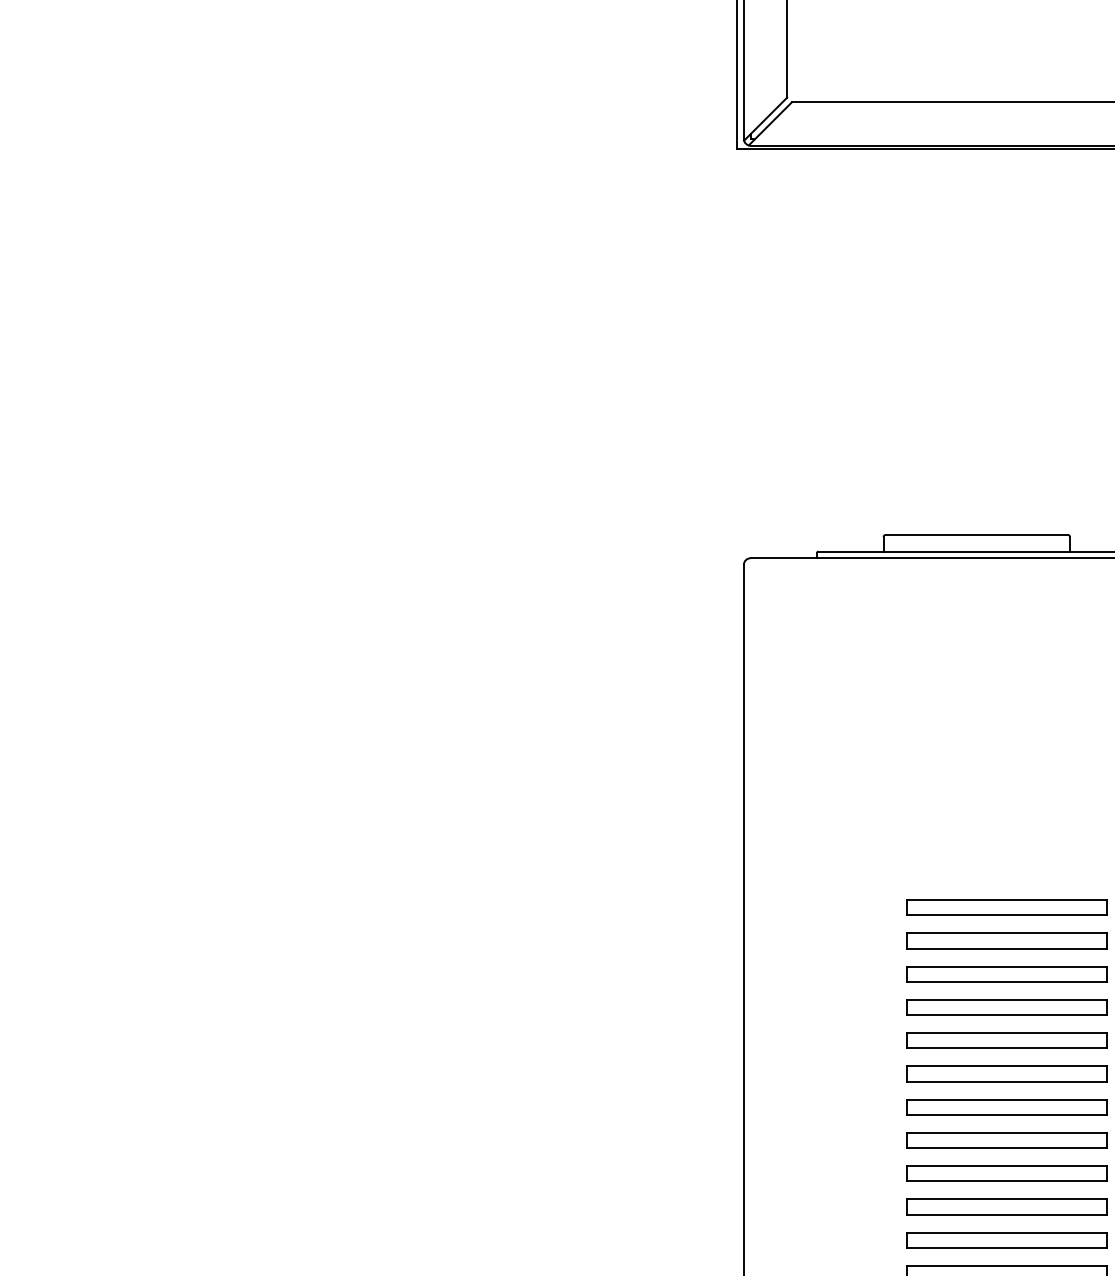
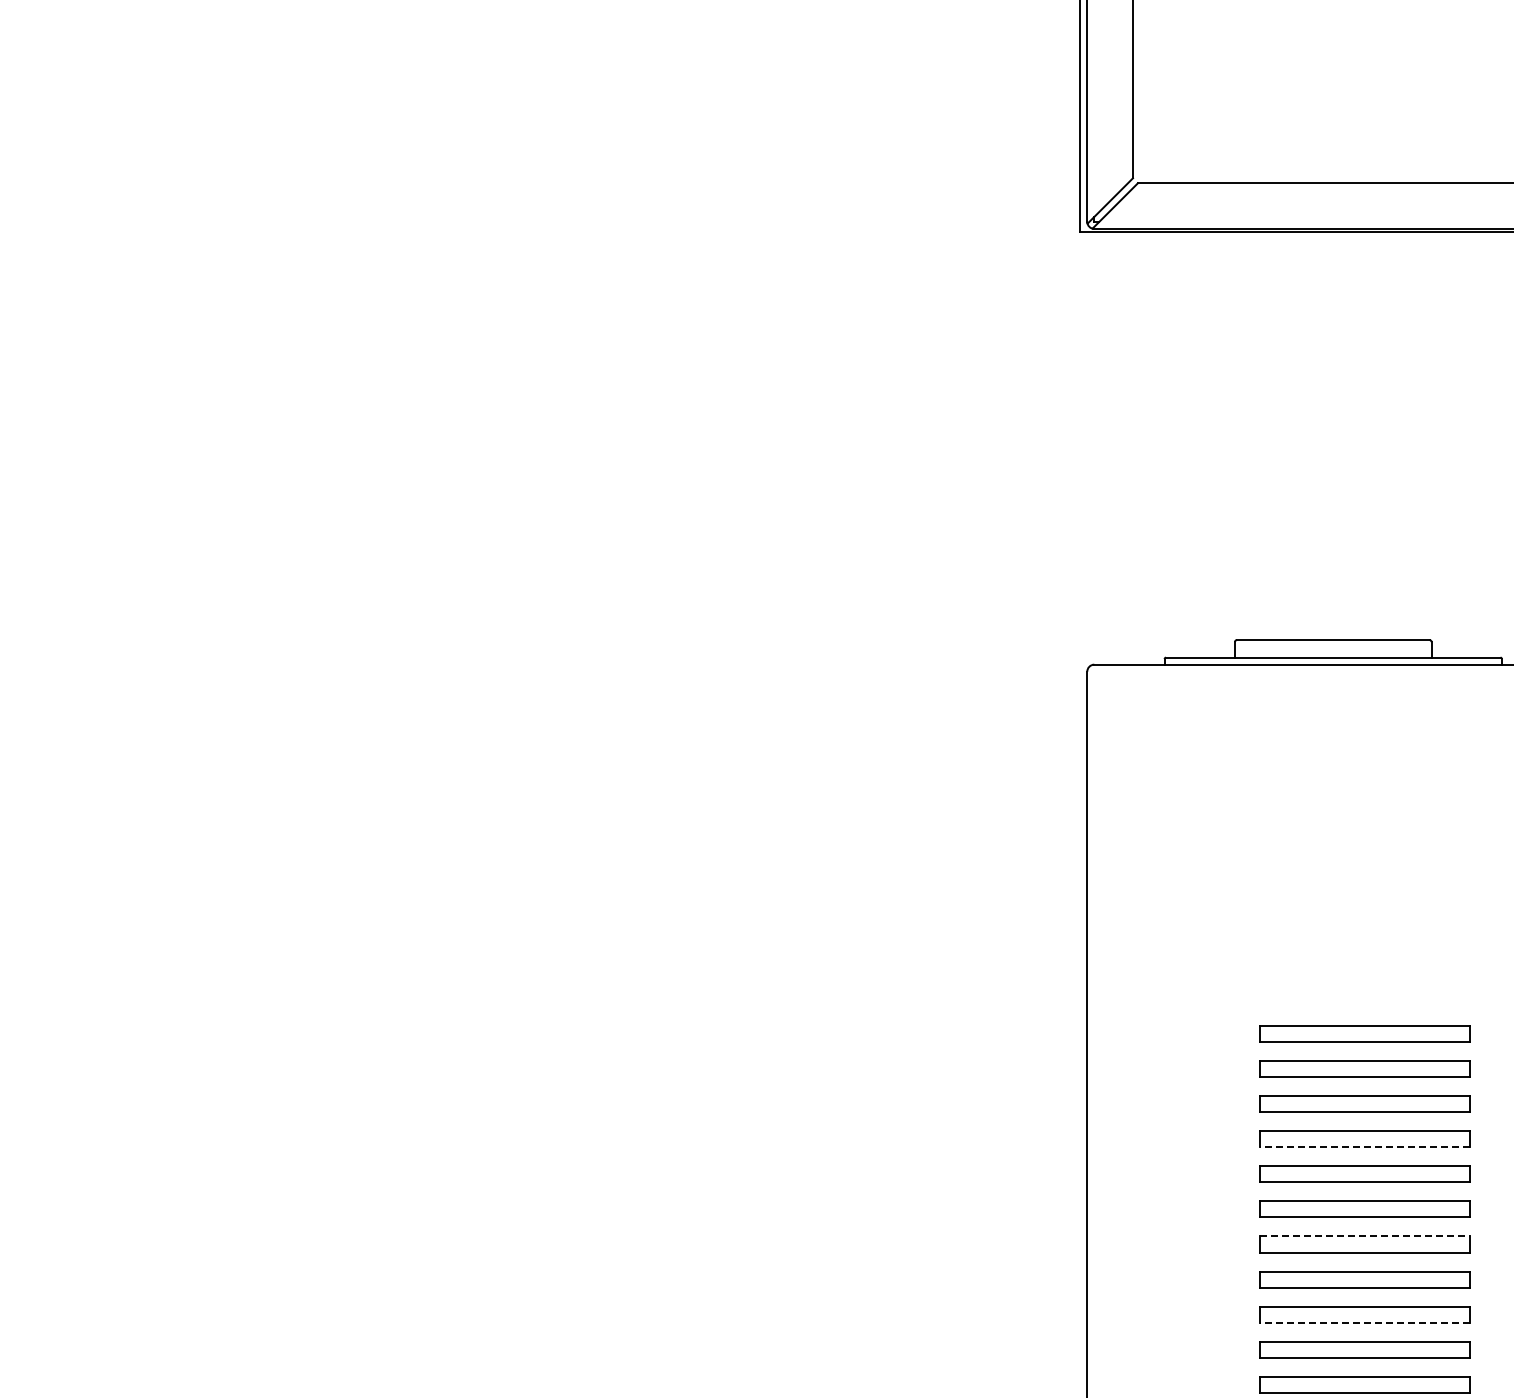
line: (1006, 1015) -> (1364, 1147), solid -> dashed
line: (1007, 1099) -> (1365, 1236), solid -> dashed
line: (1006, 1181) -> (1364, 1322), solid -> dashed

